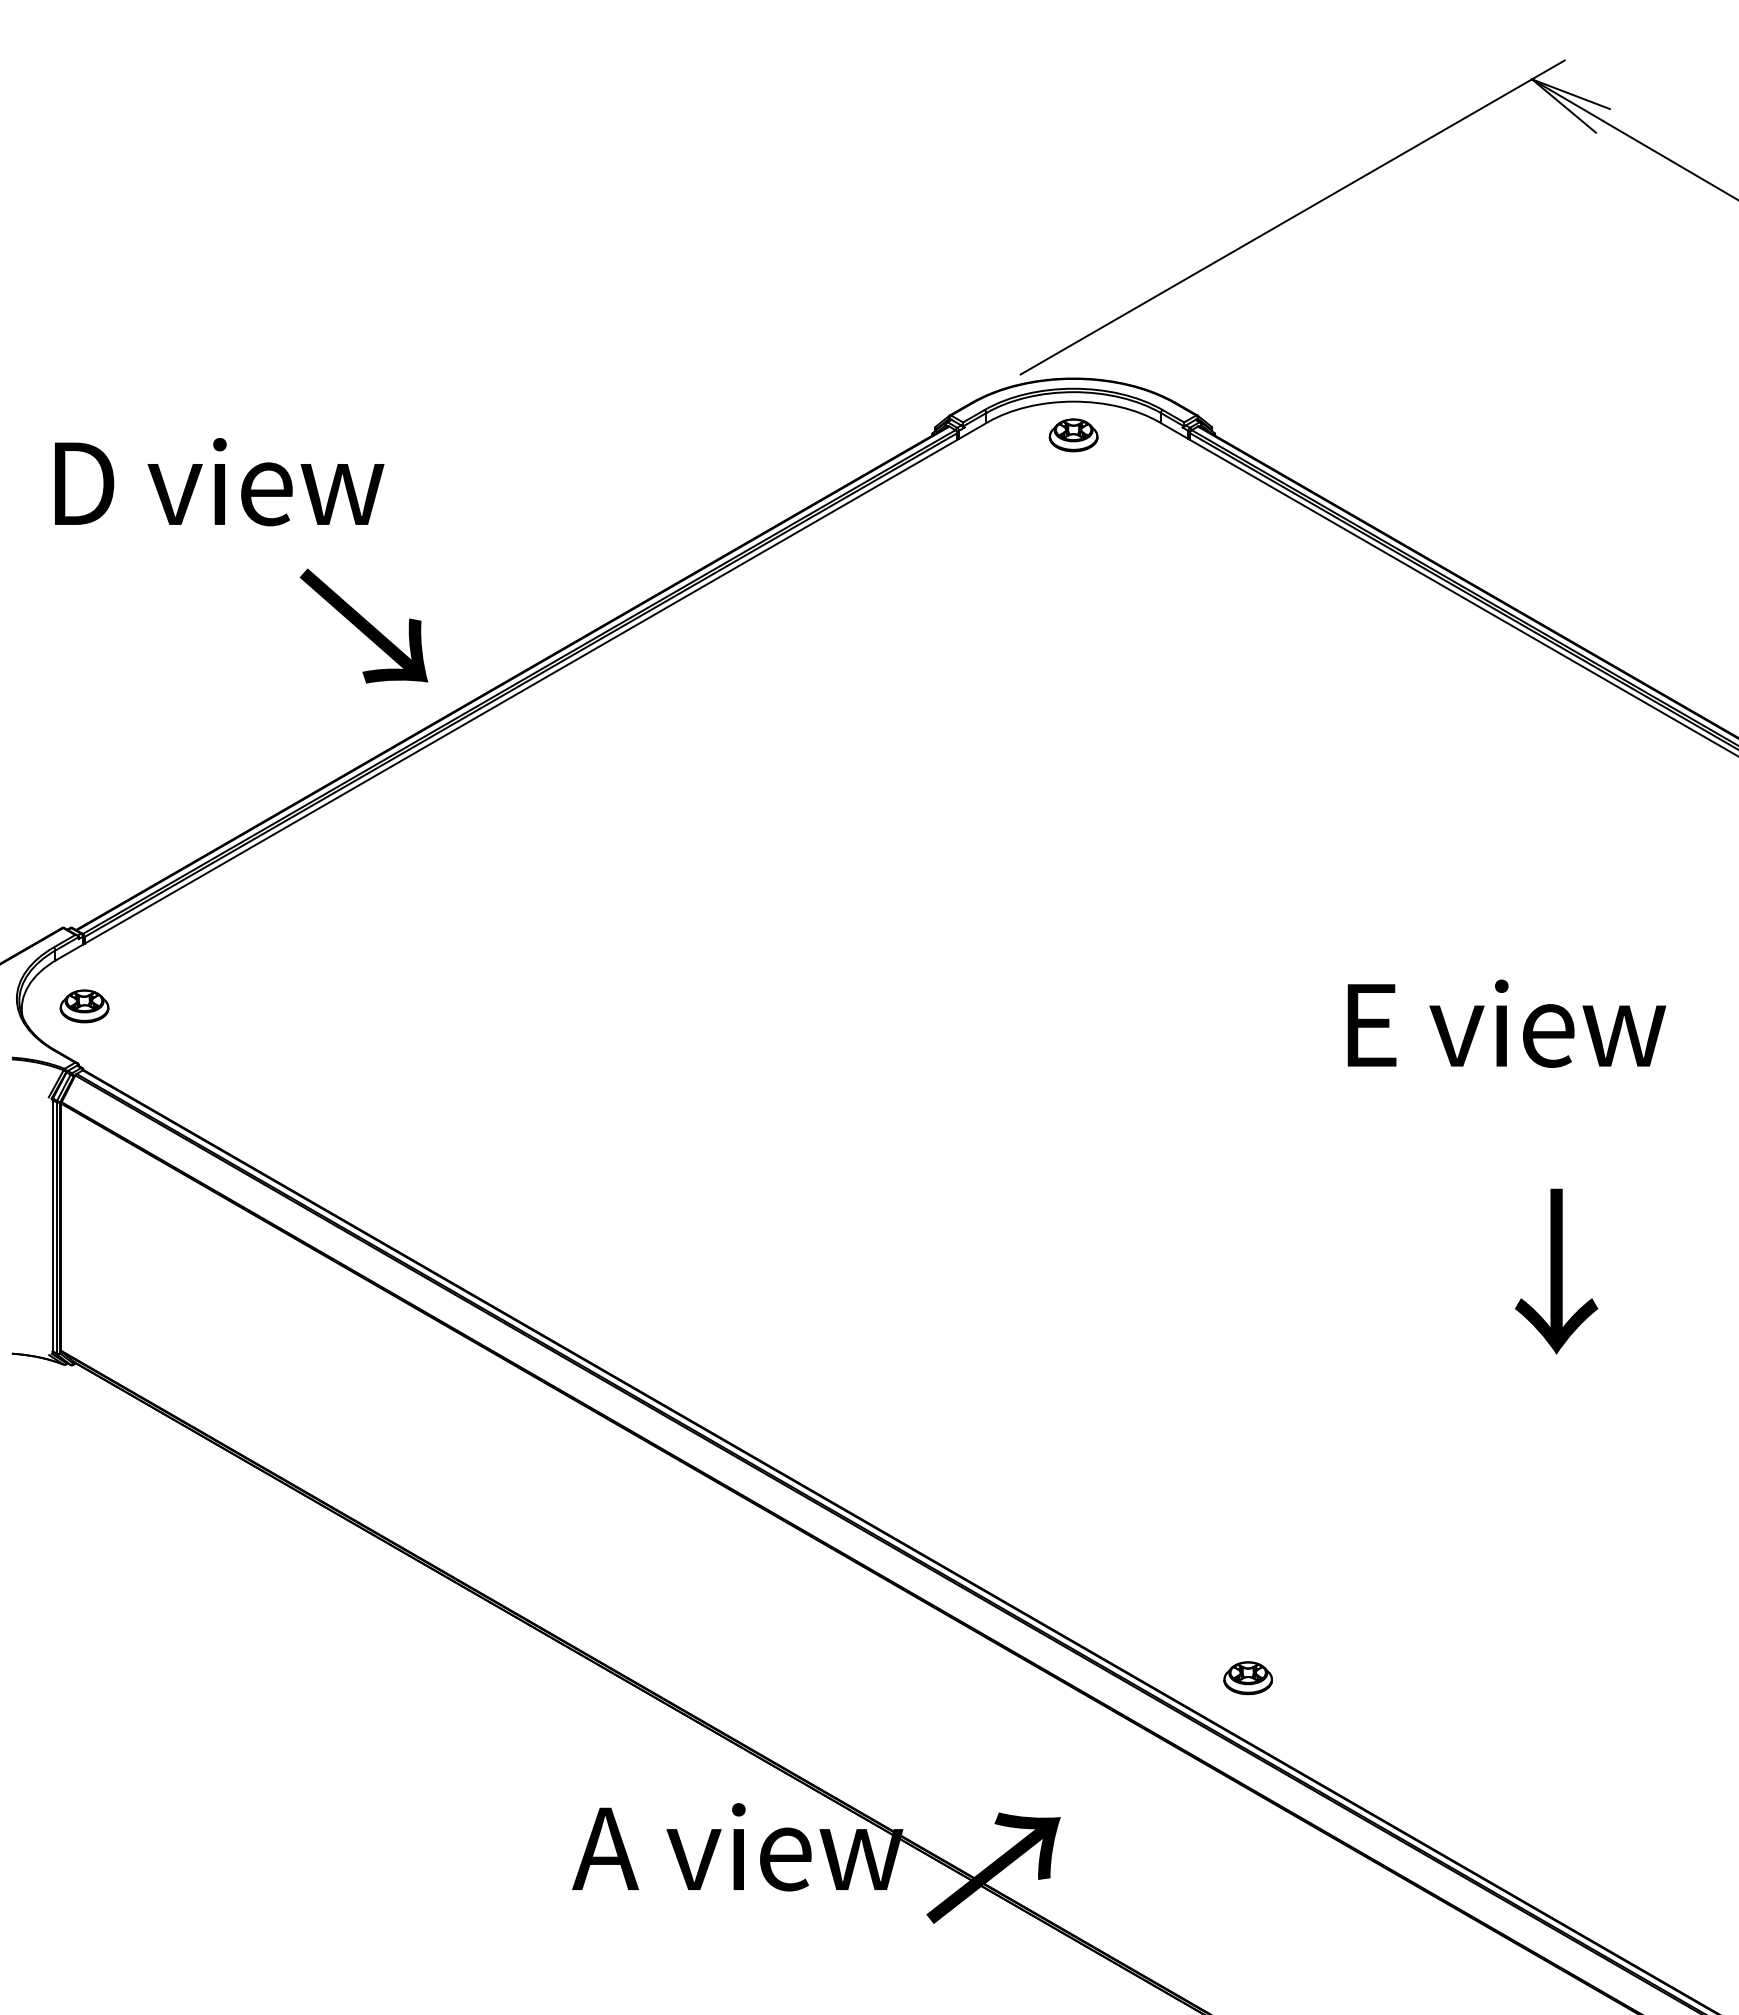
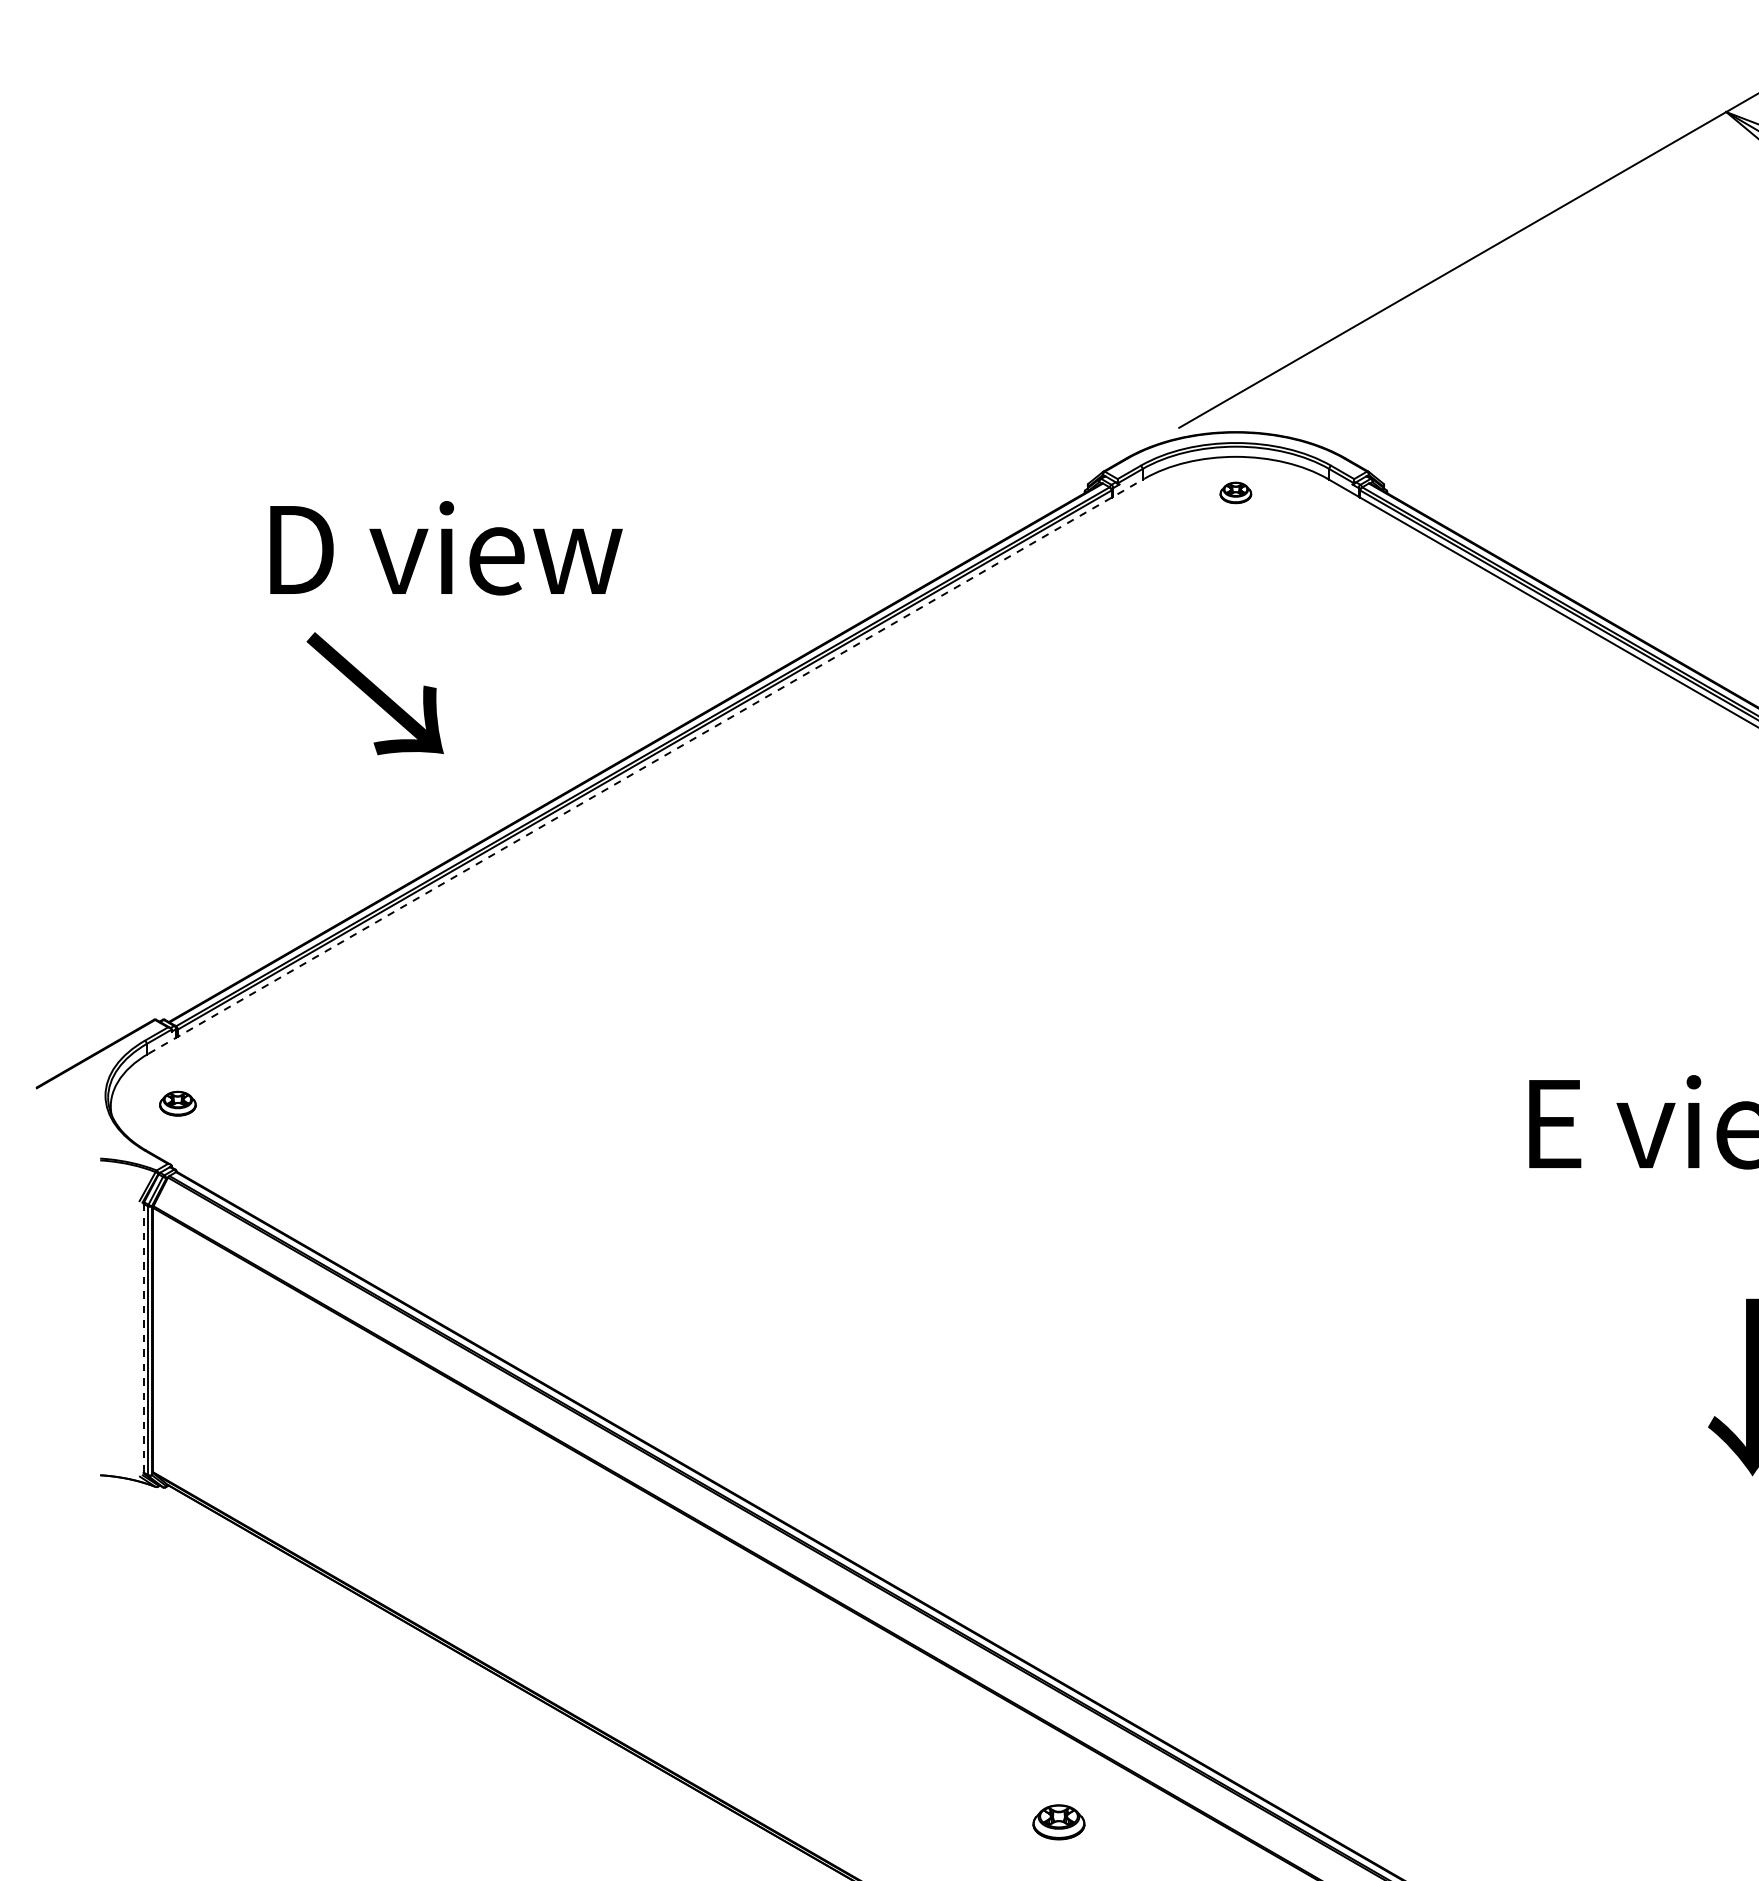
part: (1073, 435) -> (1235, 493), size x0.6
text: (219, 482) -> (446, 548), moved
text: (363, 625) -> (374, 693), moved
line: (523, 690) -> (647, 765), solid -> dashed
part: (84, 1006) -> (177, 1103), size x0.7
line: (52, 1225) -> (143, 1338), solid -> dashed
part: (1247, 1678) -> (1058, 1822), moved

